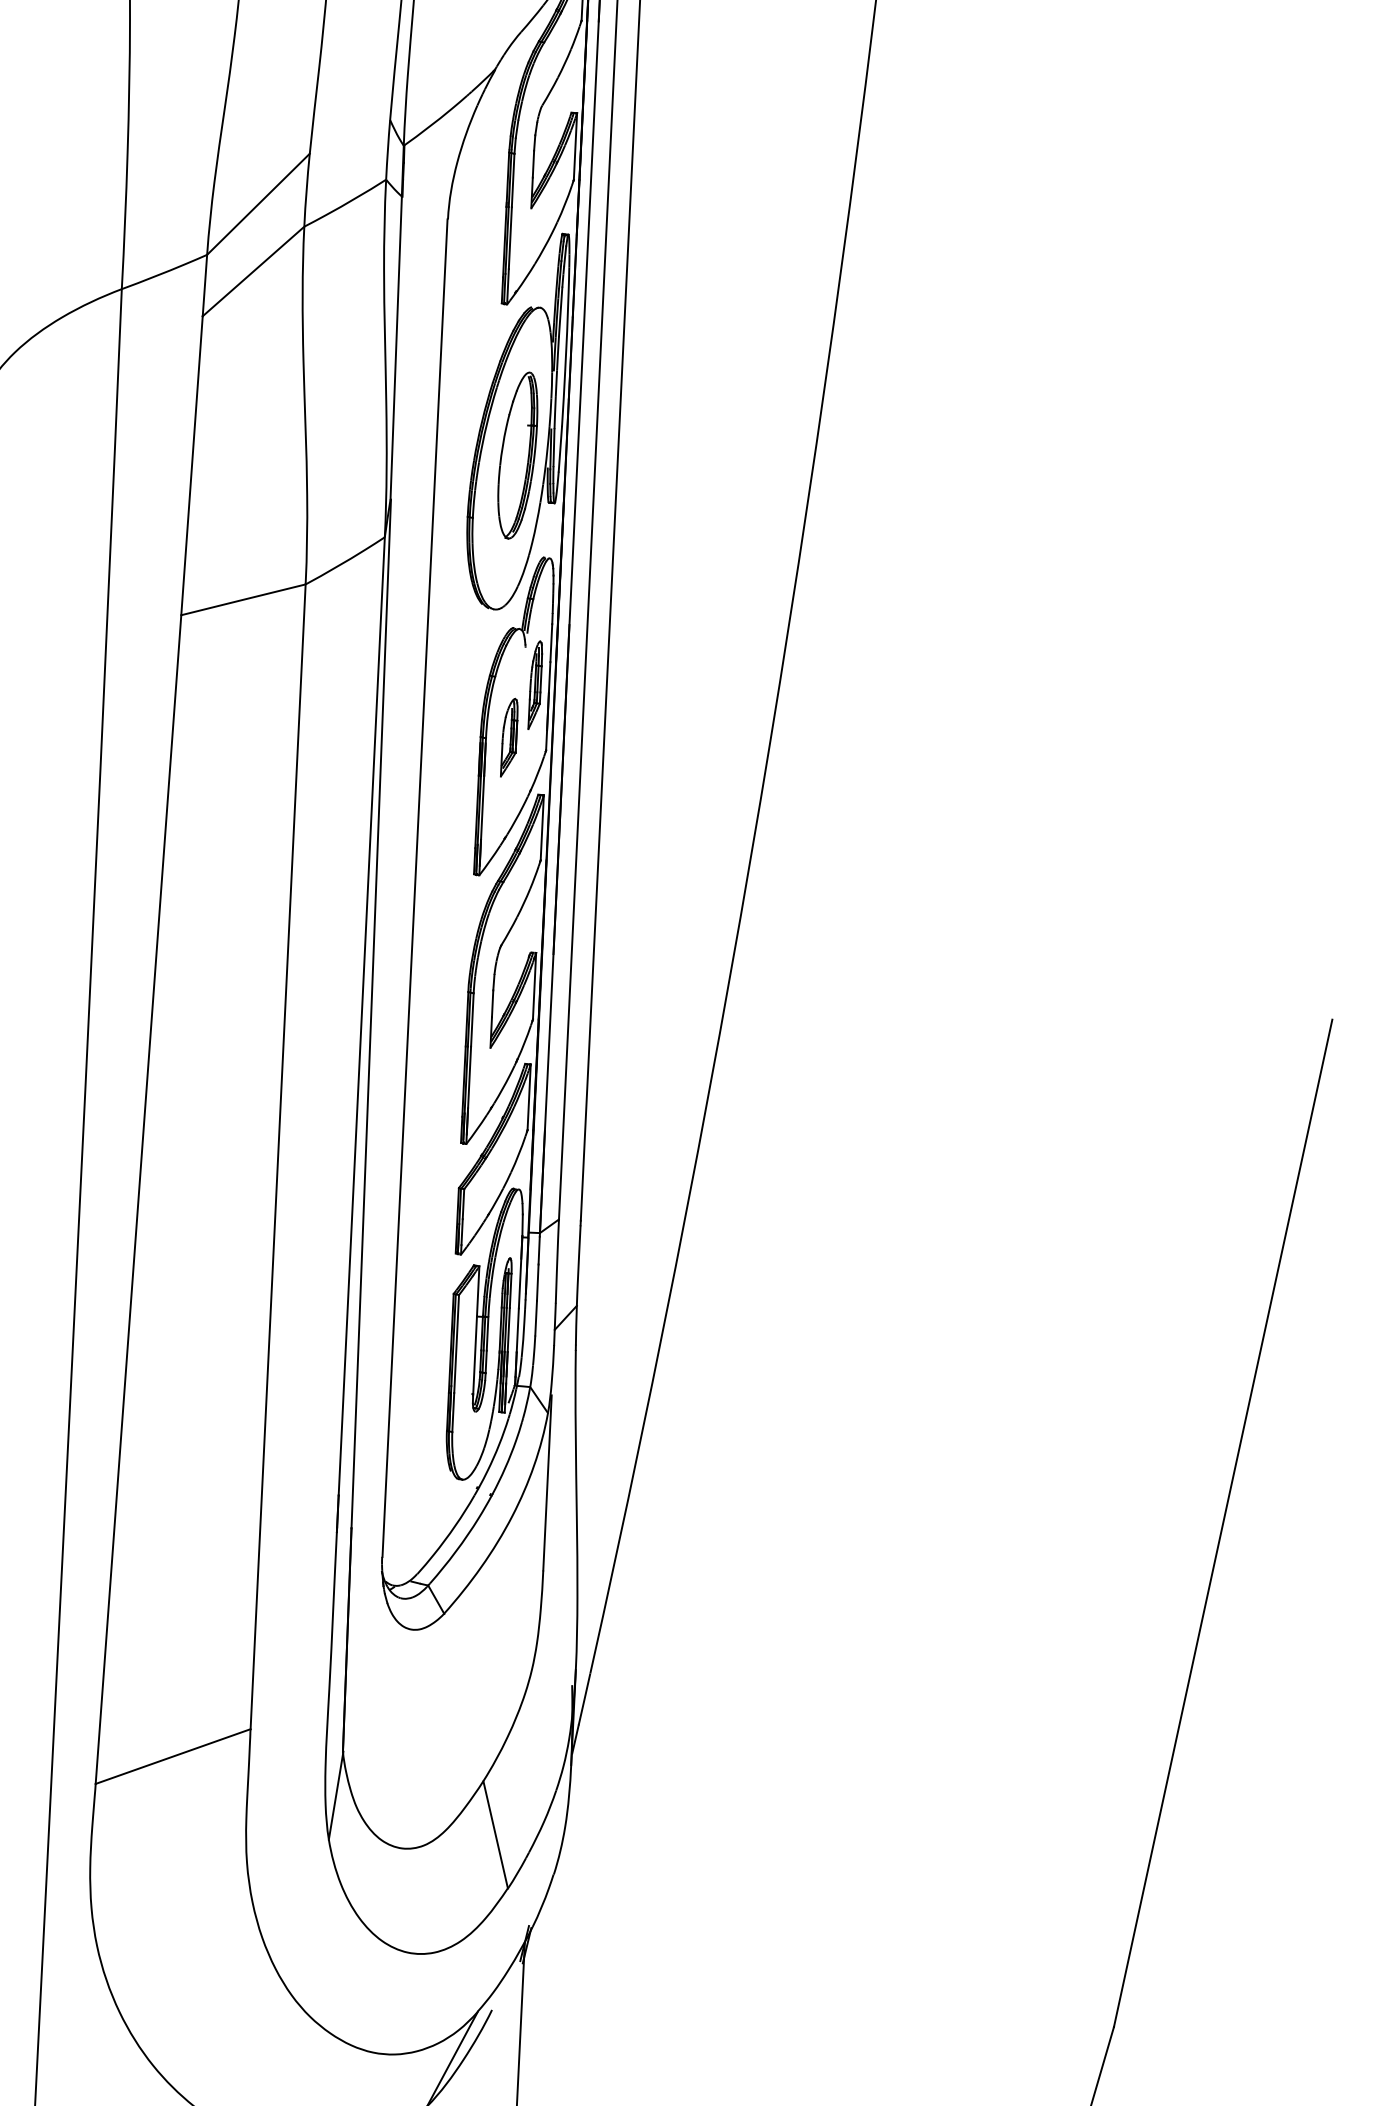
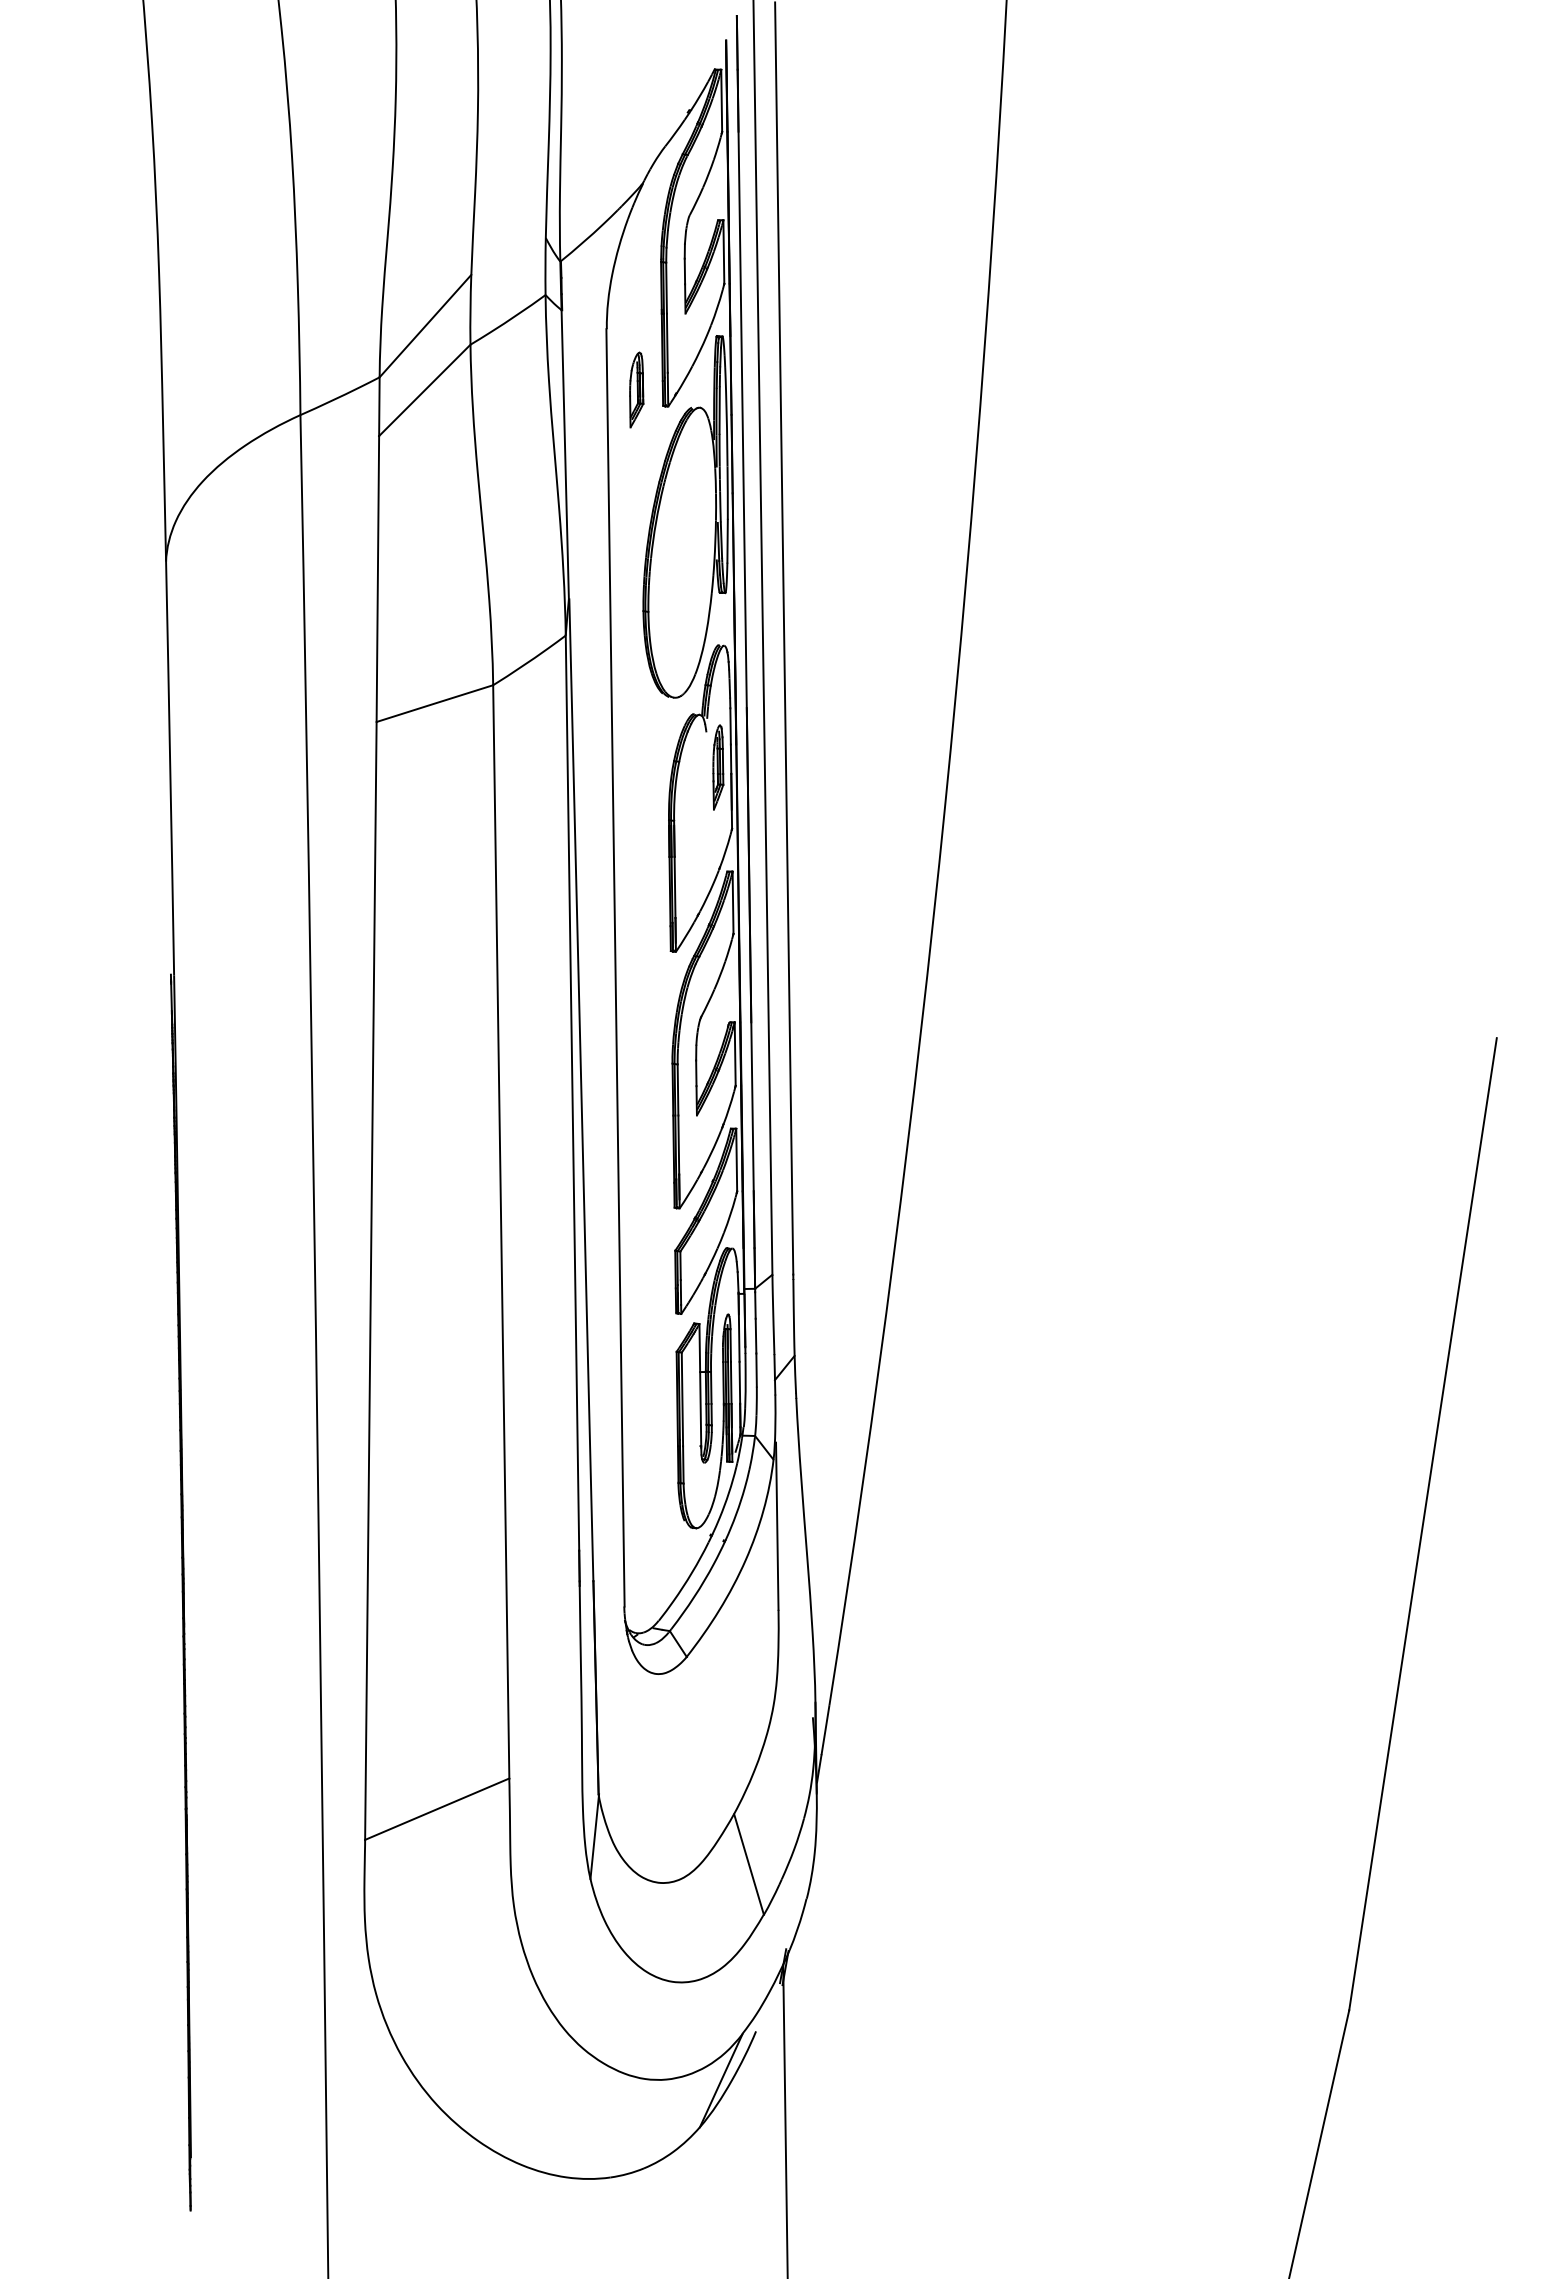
part: (517, 455) -> (687, 549), removed
part: (509, 737) -> (636, 389), moved

